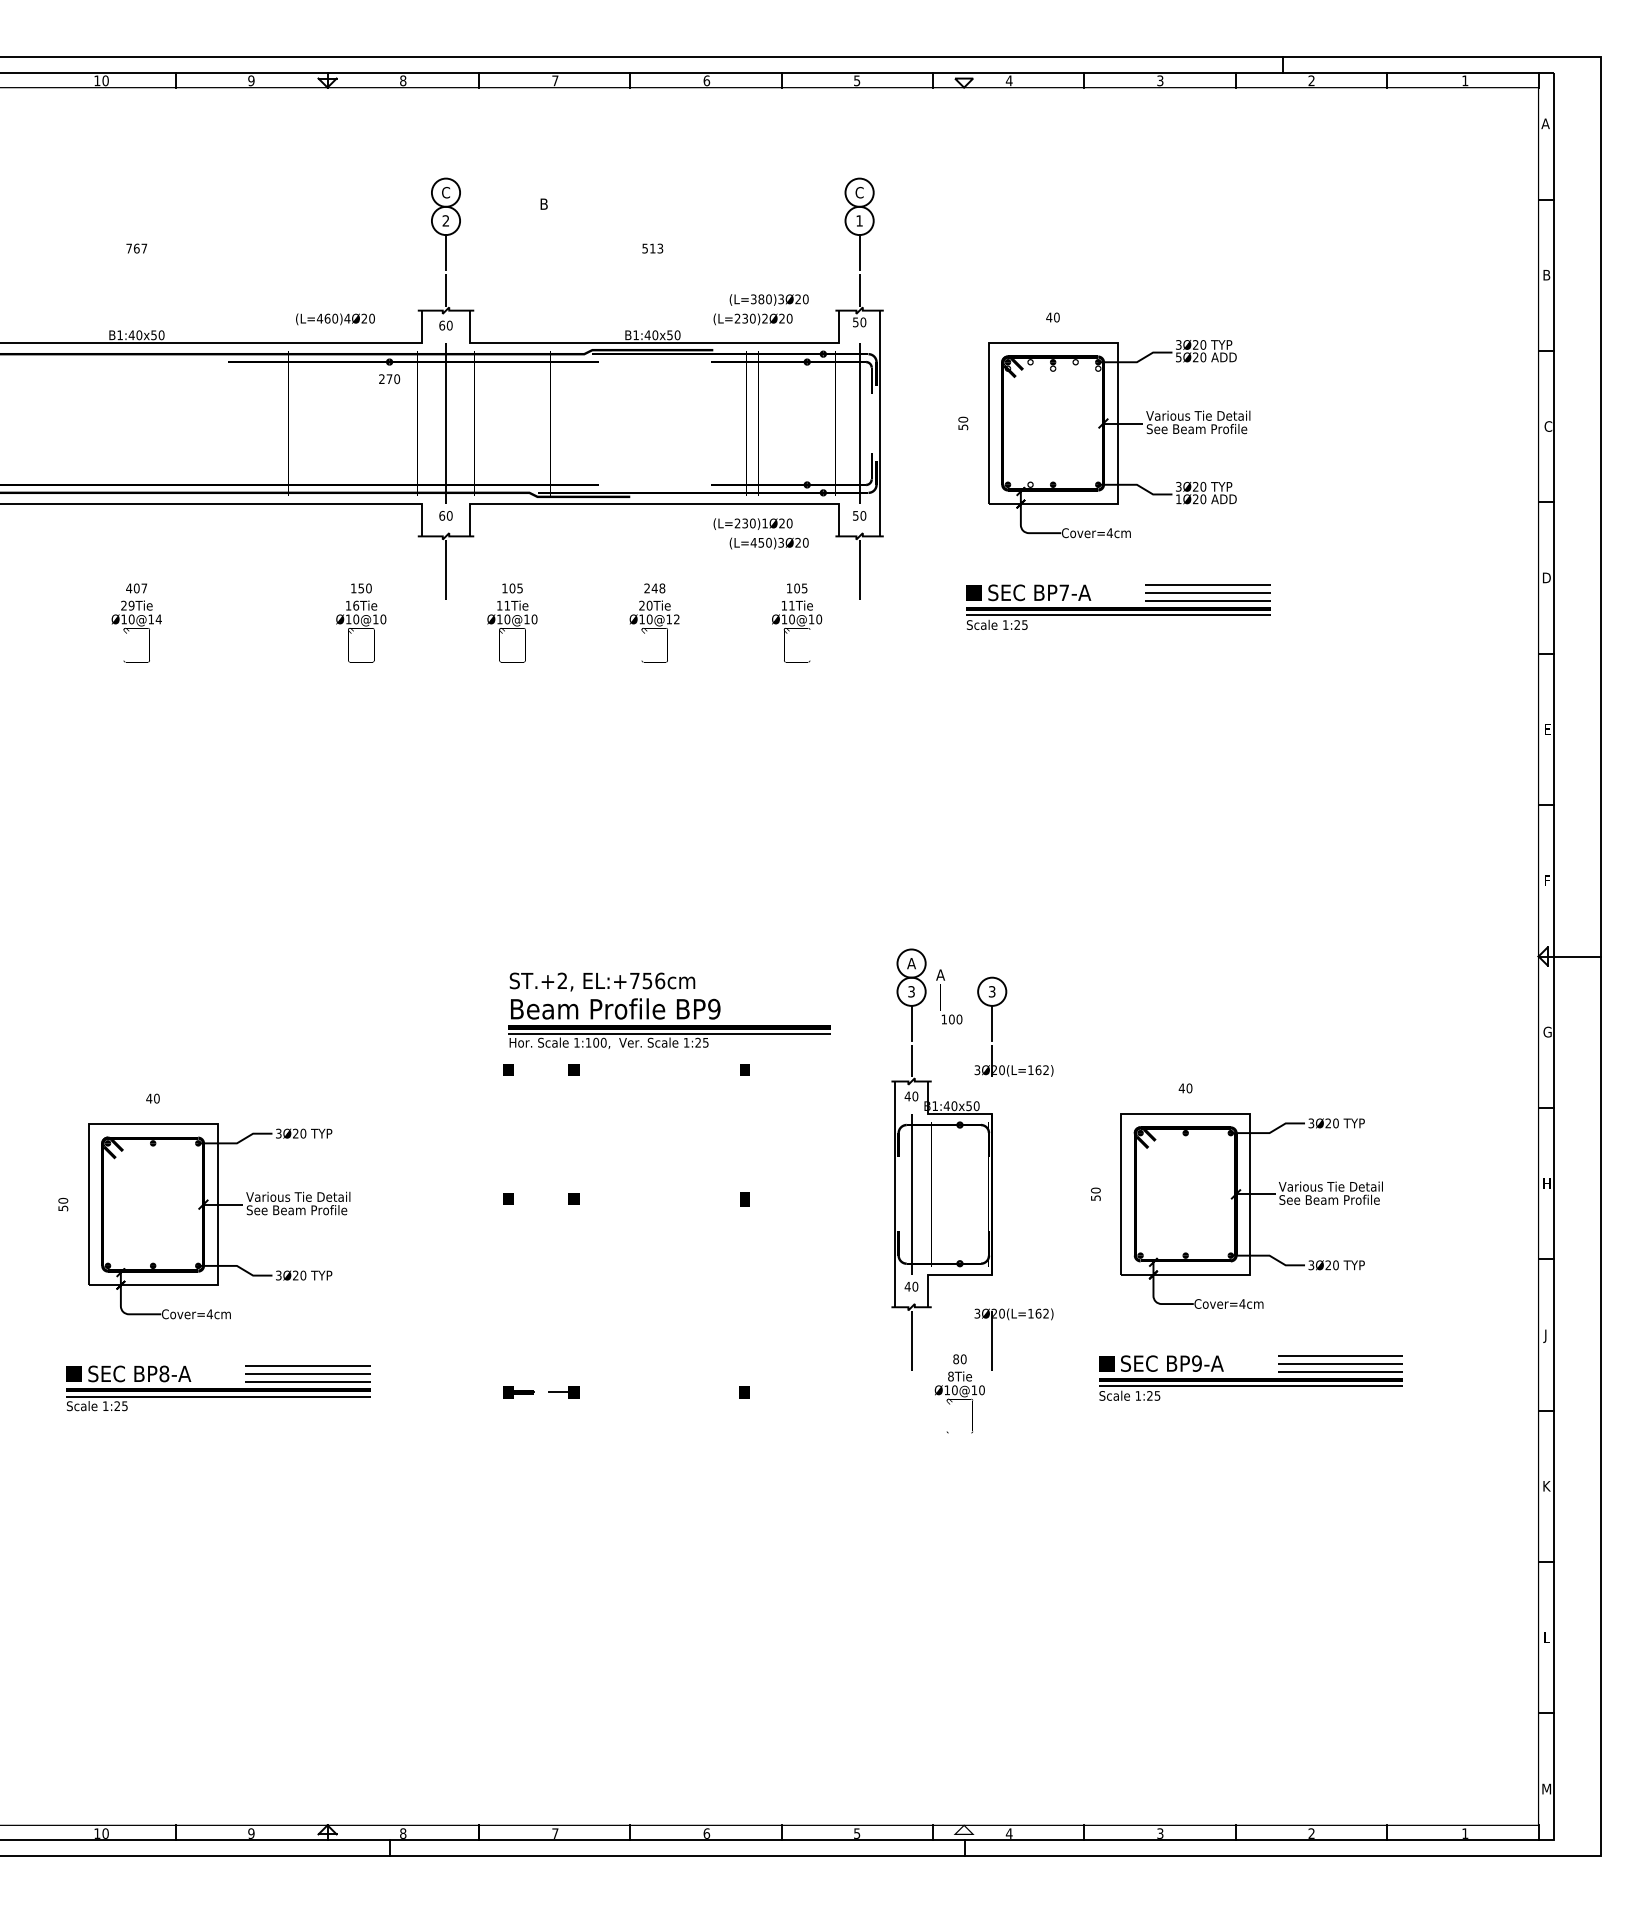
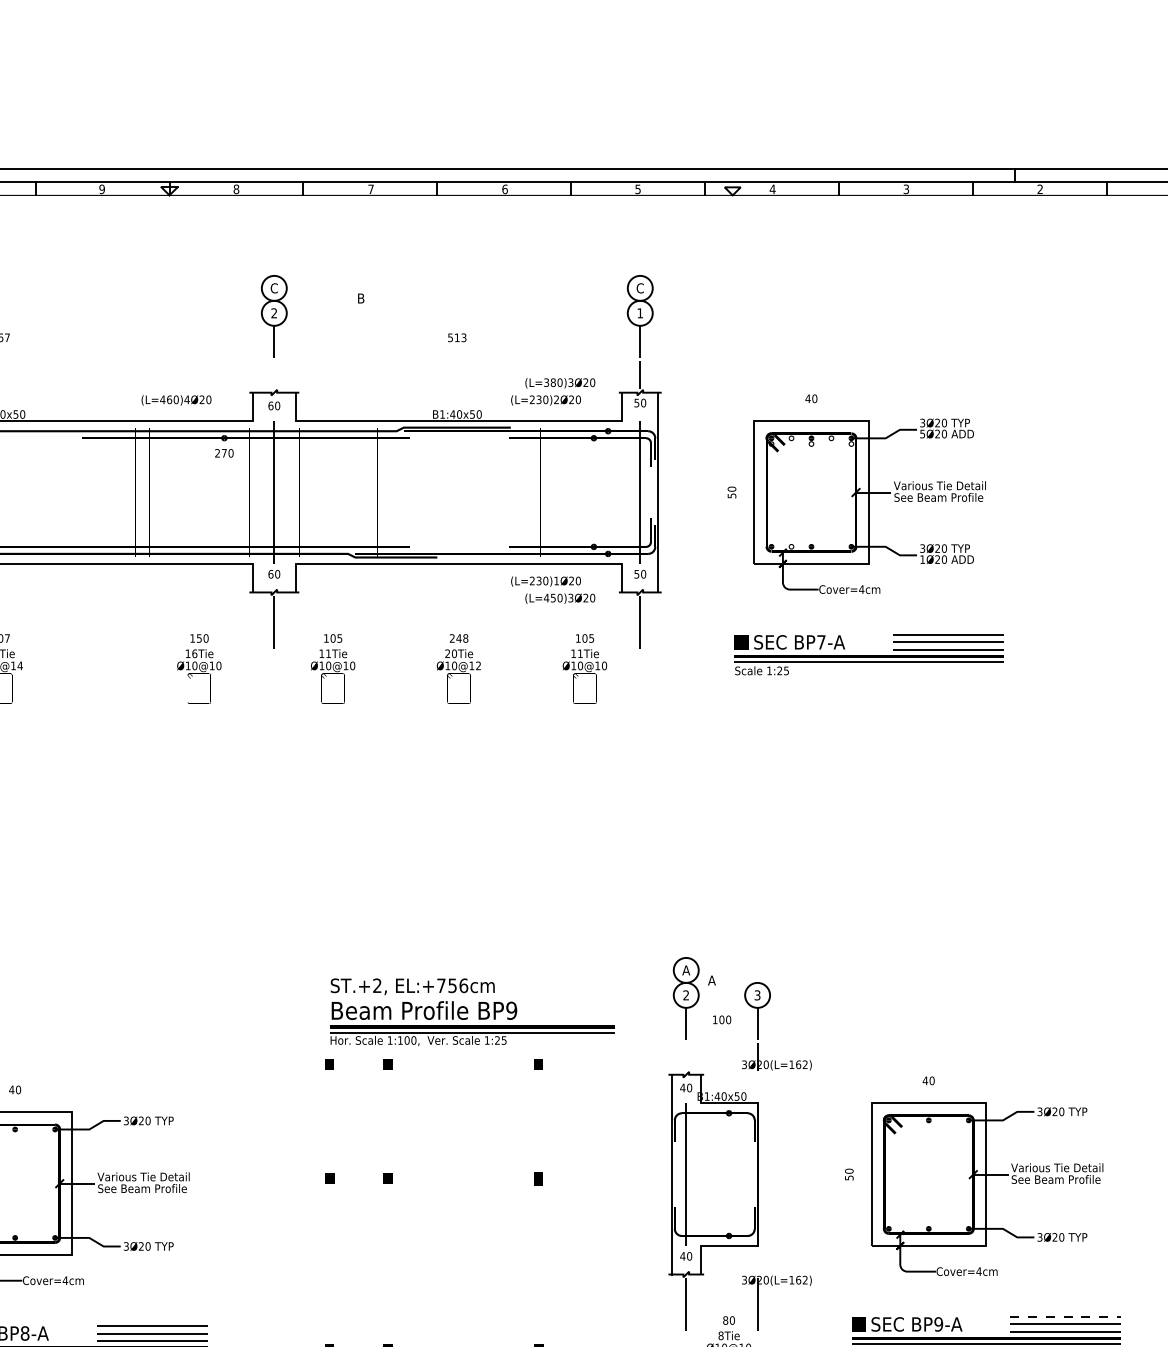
line: (446, 290) -> (274, 374), removed
text: (911, 991) -> (686, 995), 3 -> 2
line: (911, 1061) -> (686, 1057), removed
line: (1340, 1355) -> (1065, 1317), solid -> dashed

